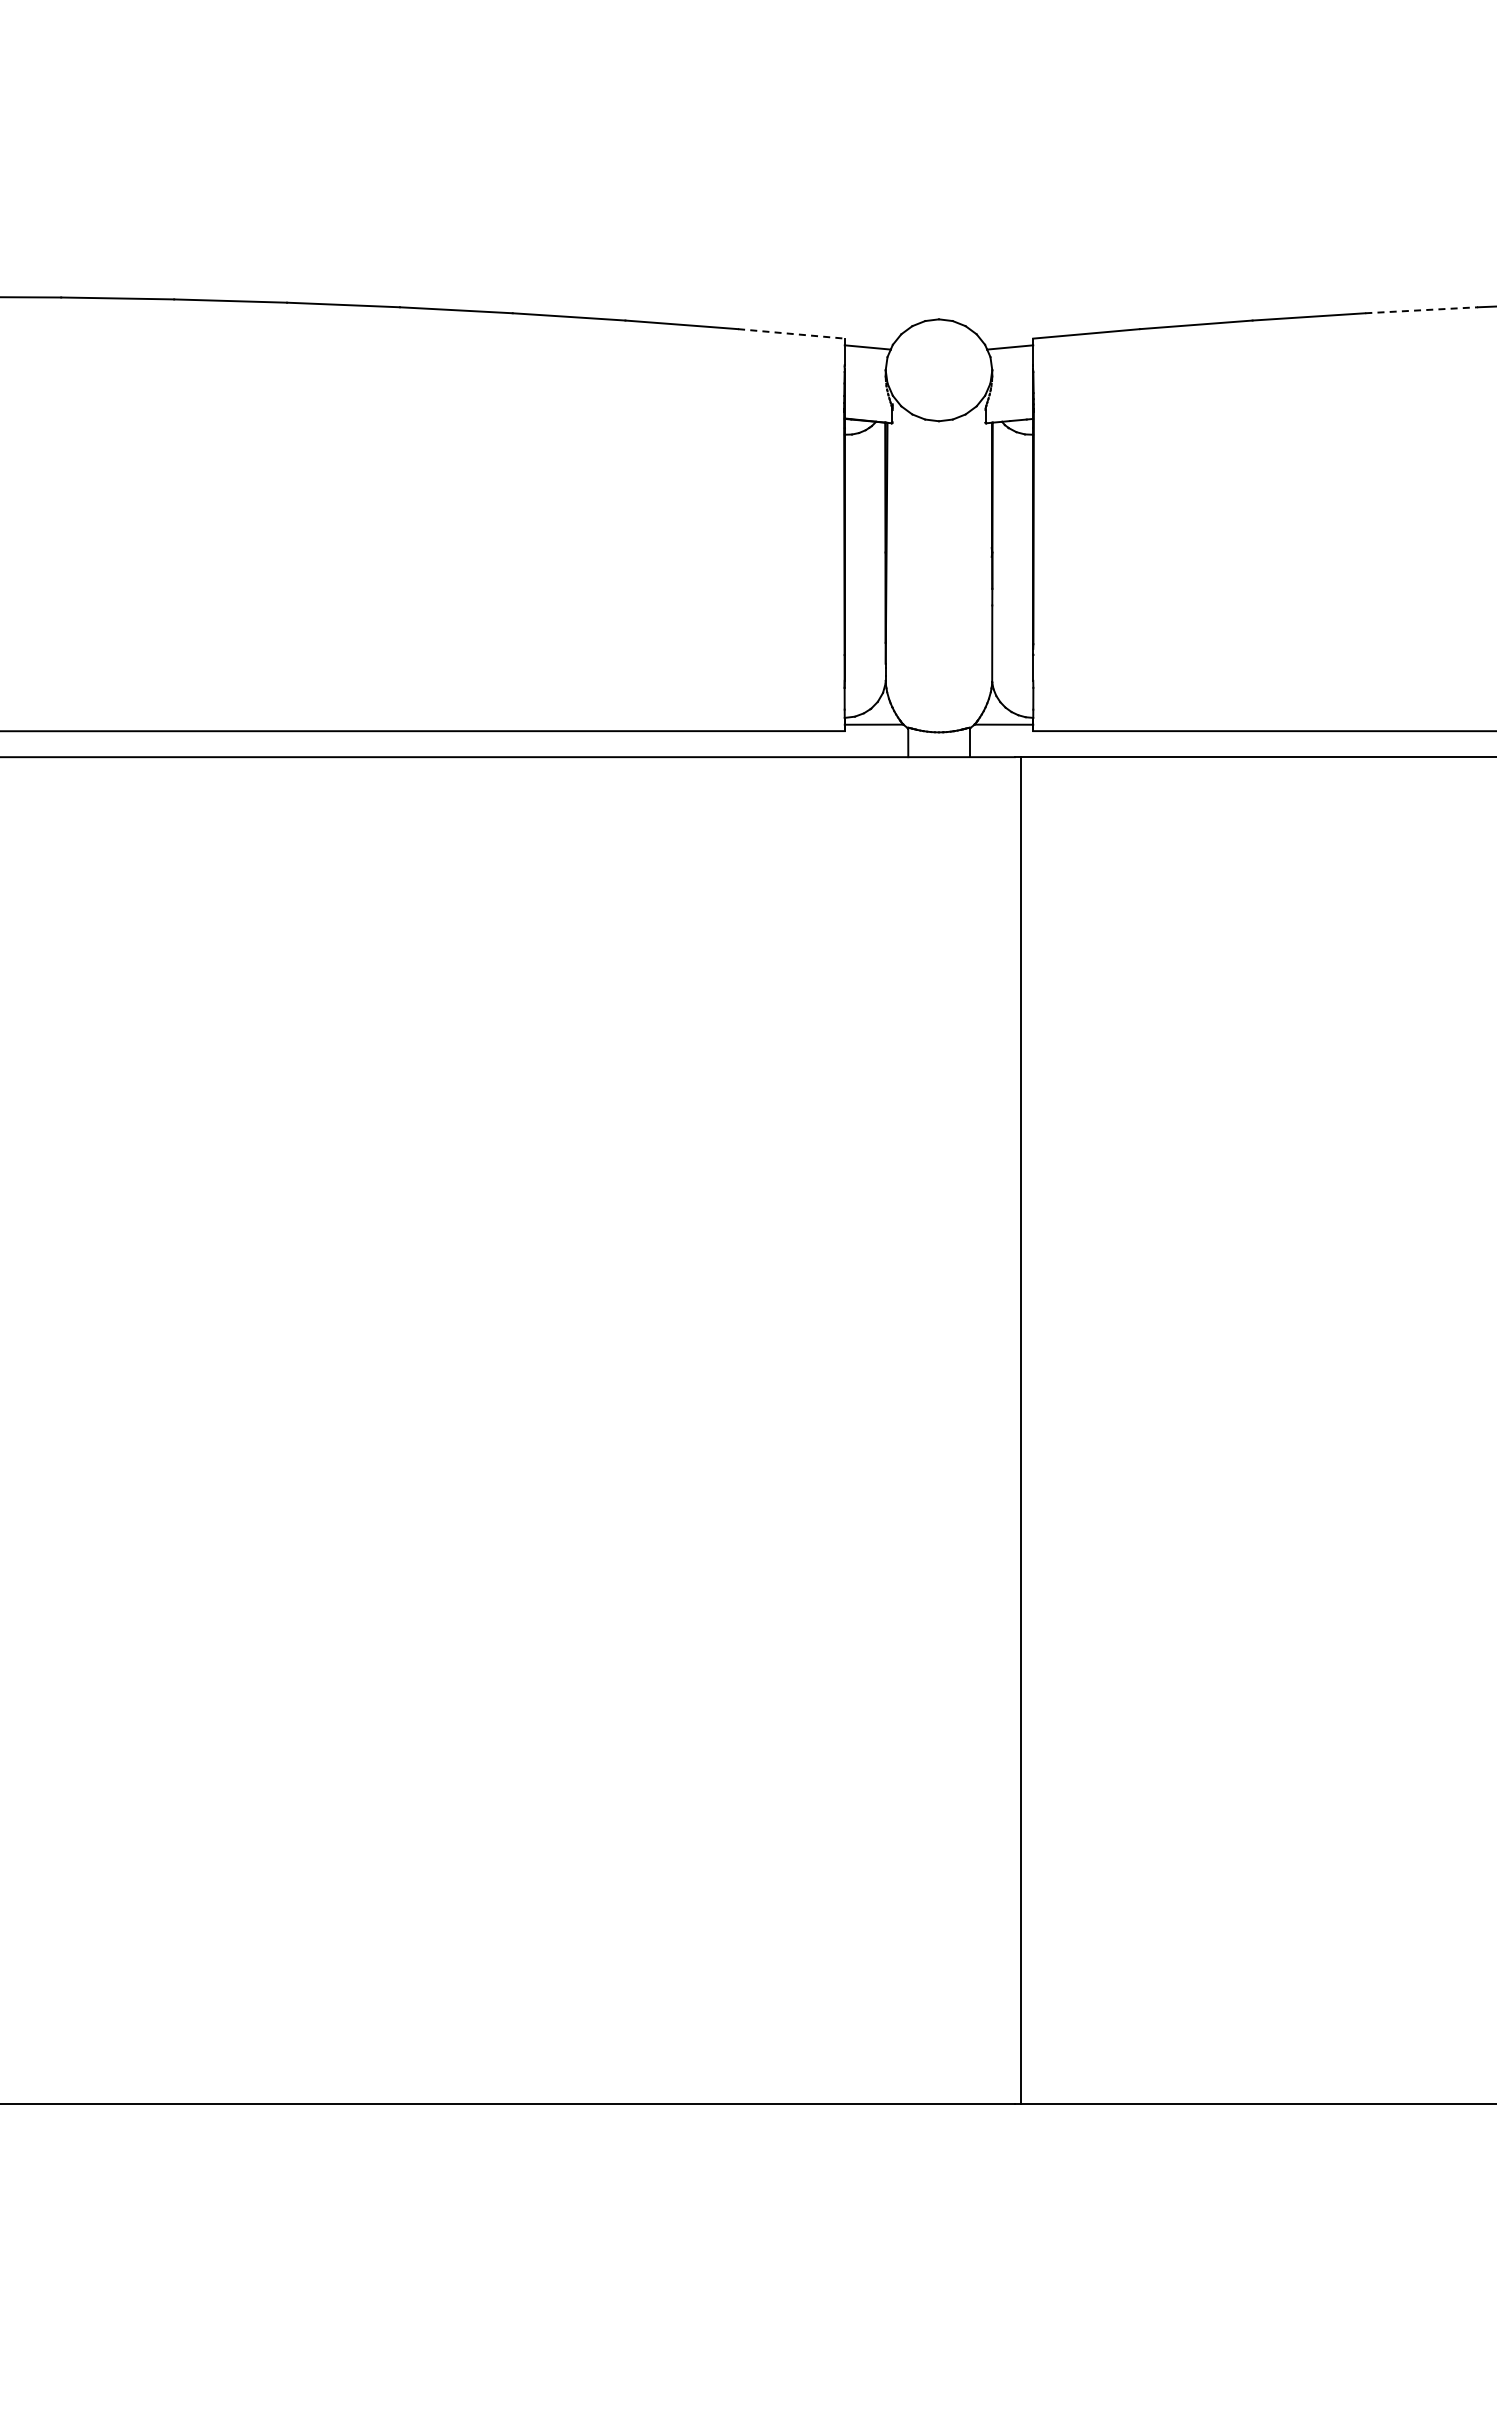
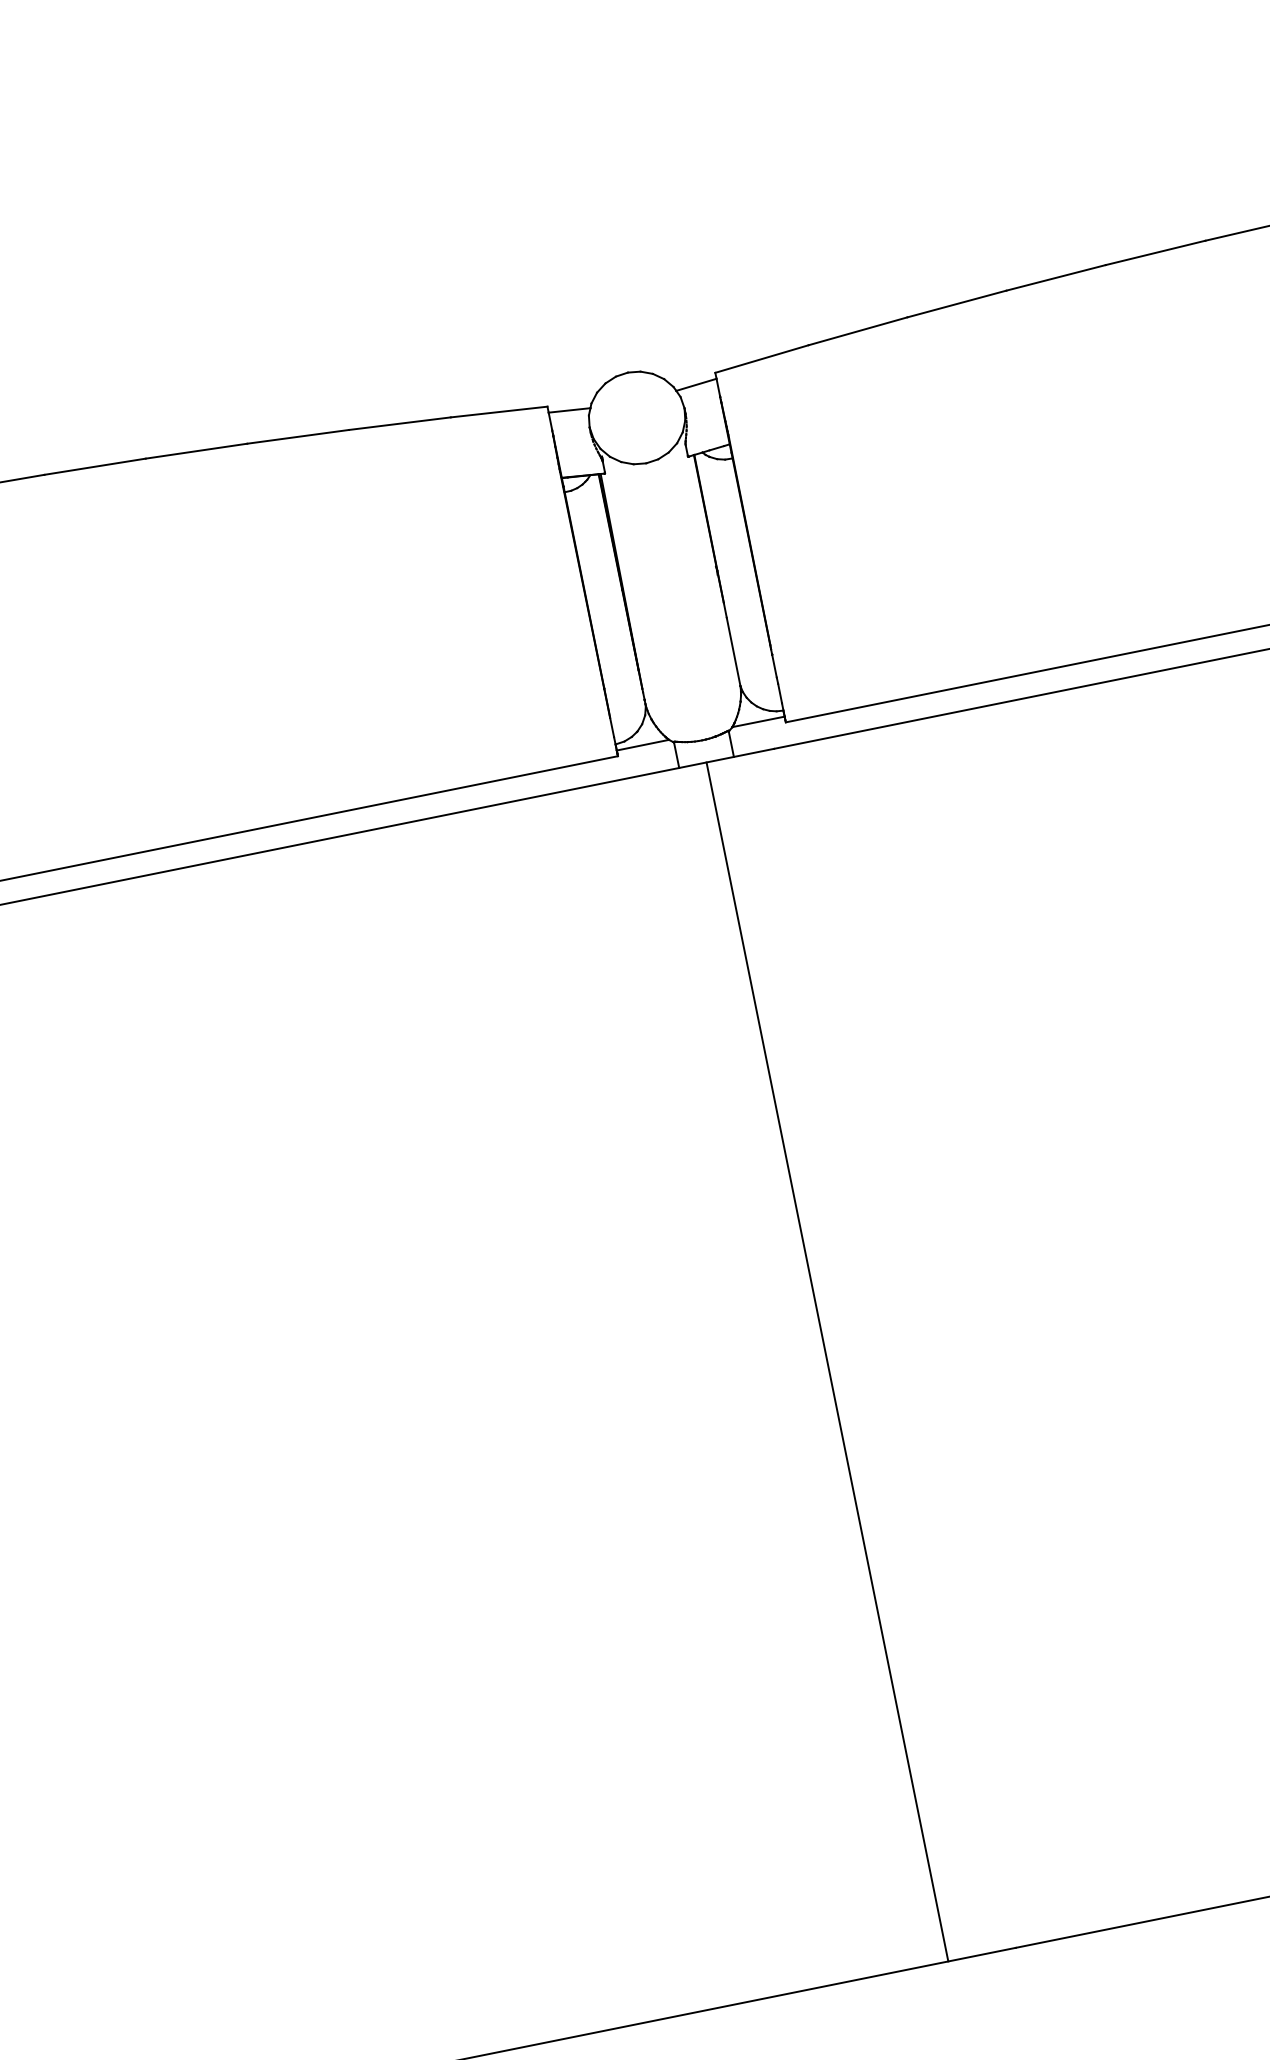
line: (1422, 310) -> (1056, 277), dashed -> solid
line: (791, 333) -> (499, 411), dashed -> solid
line: (1021, 1430) -> (827, 1361), moved

